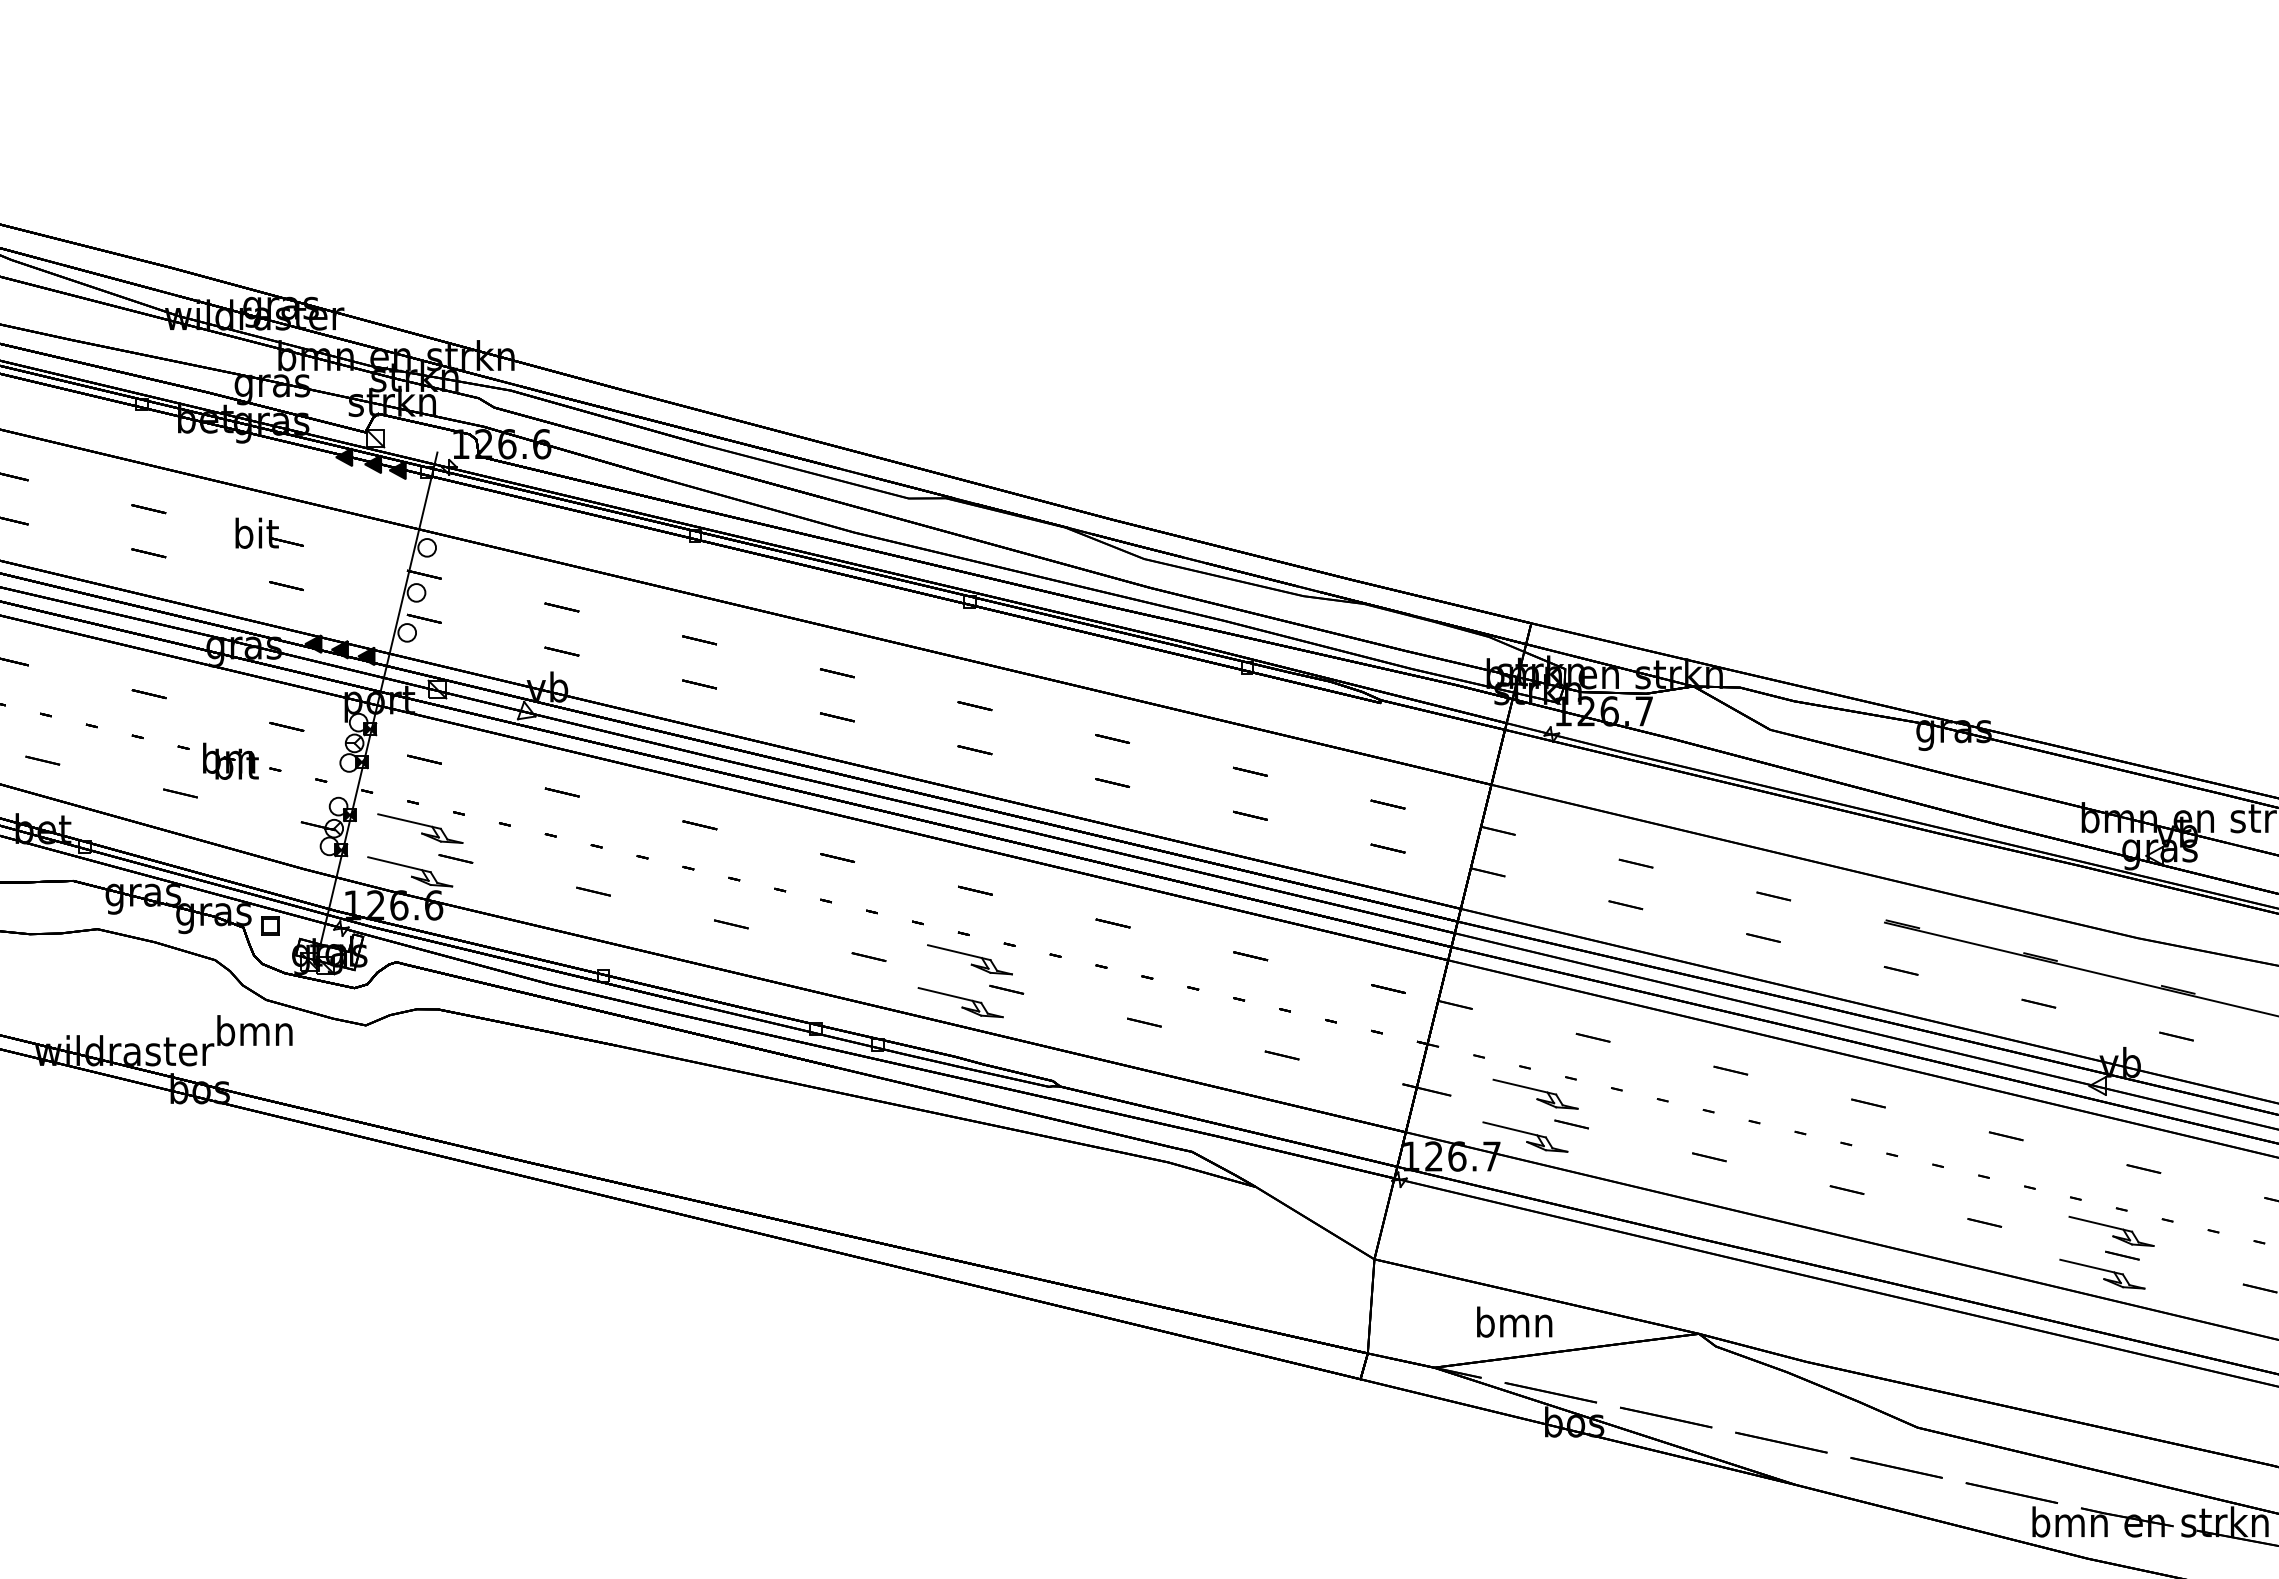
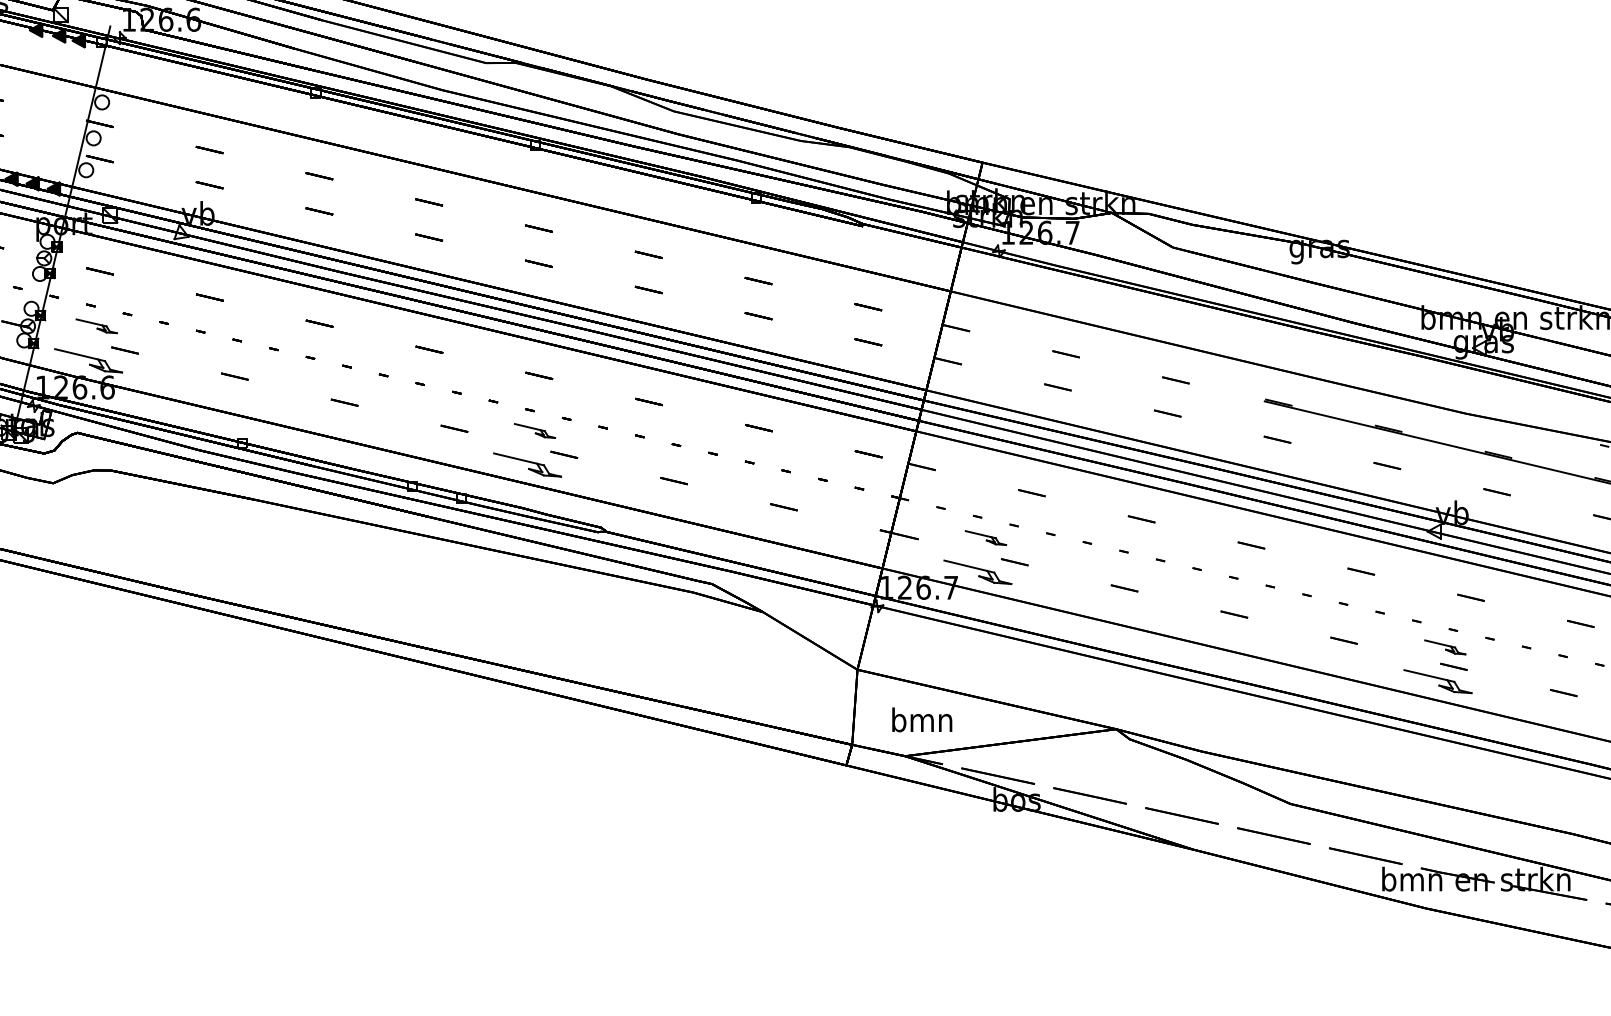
part: (420, 828) -> (96, 326), size x0.6
part: (969, 959) -> (534, 430), size x0.6
part: (1535, 1093) -> (985, 537), size x0.6
part: (2111, 1230) -> (1445, 646), size x0.6
text: (1514, 1321) -> (922, 719), moved

